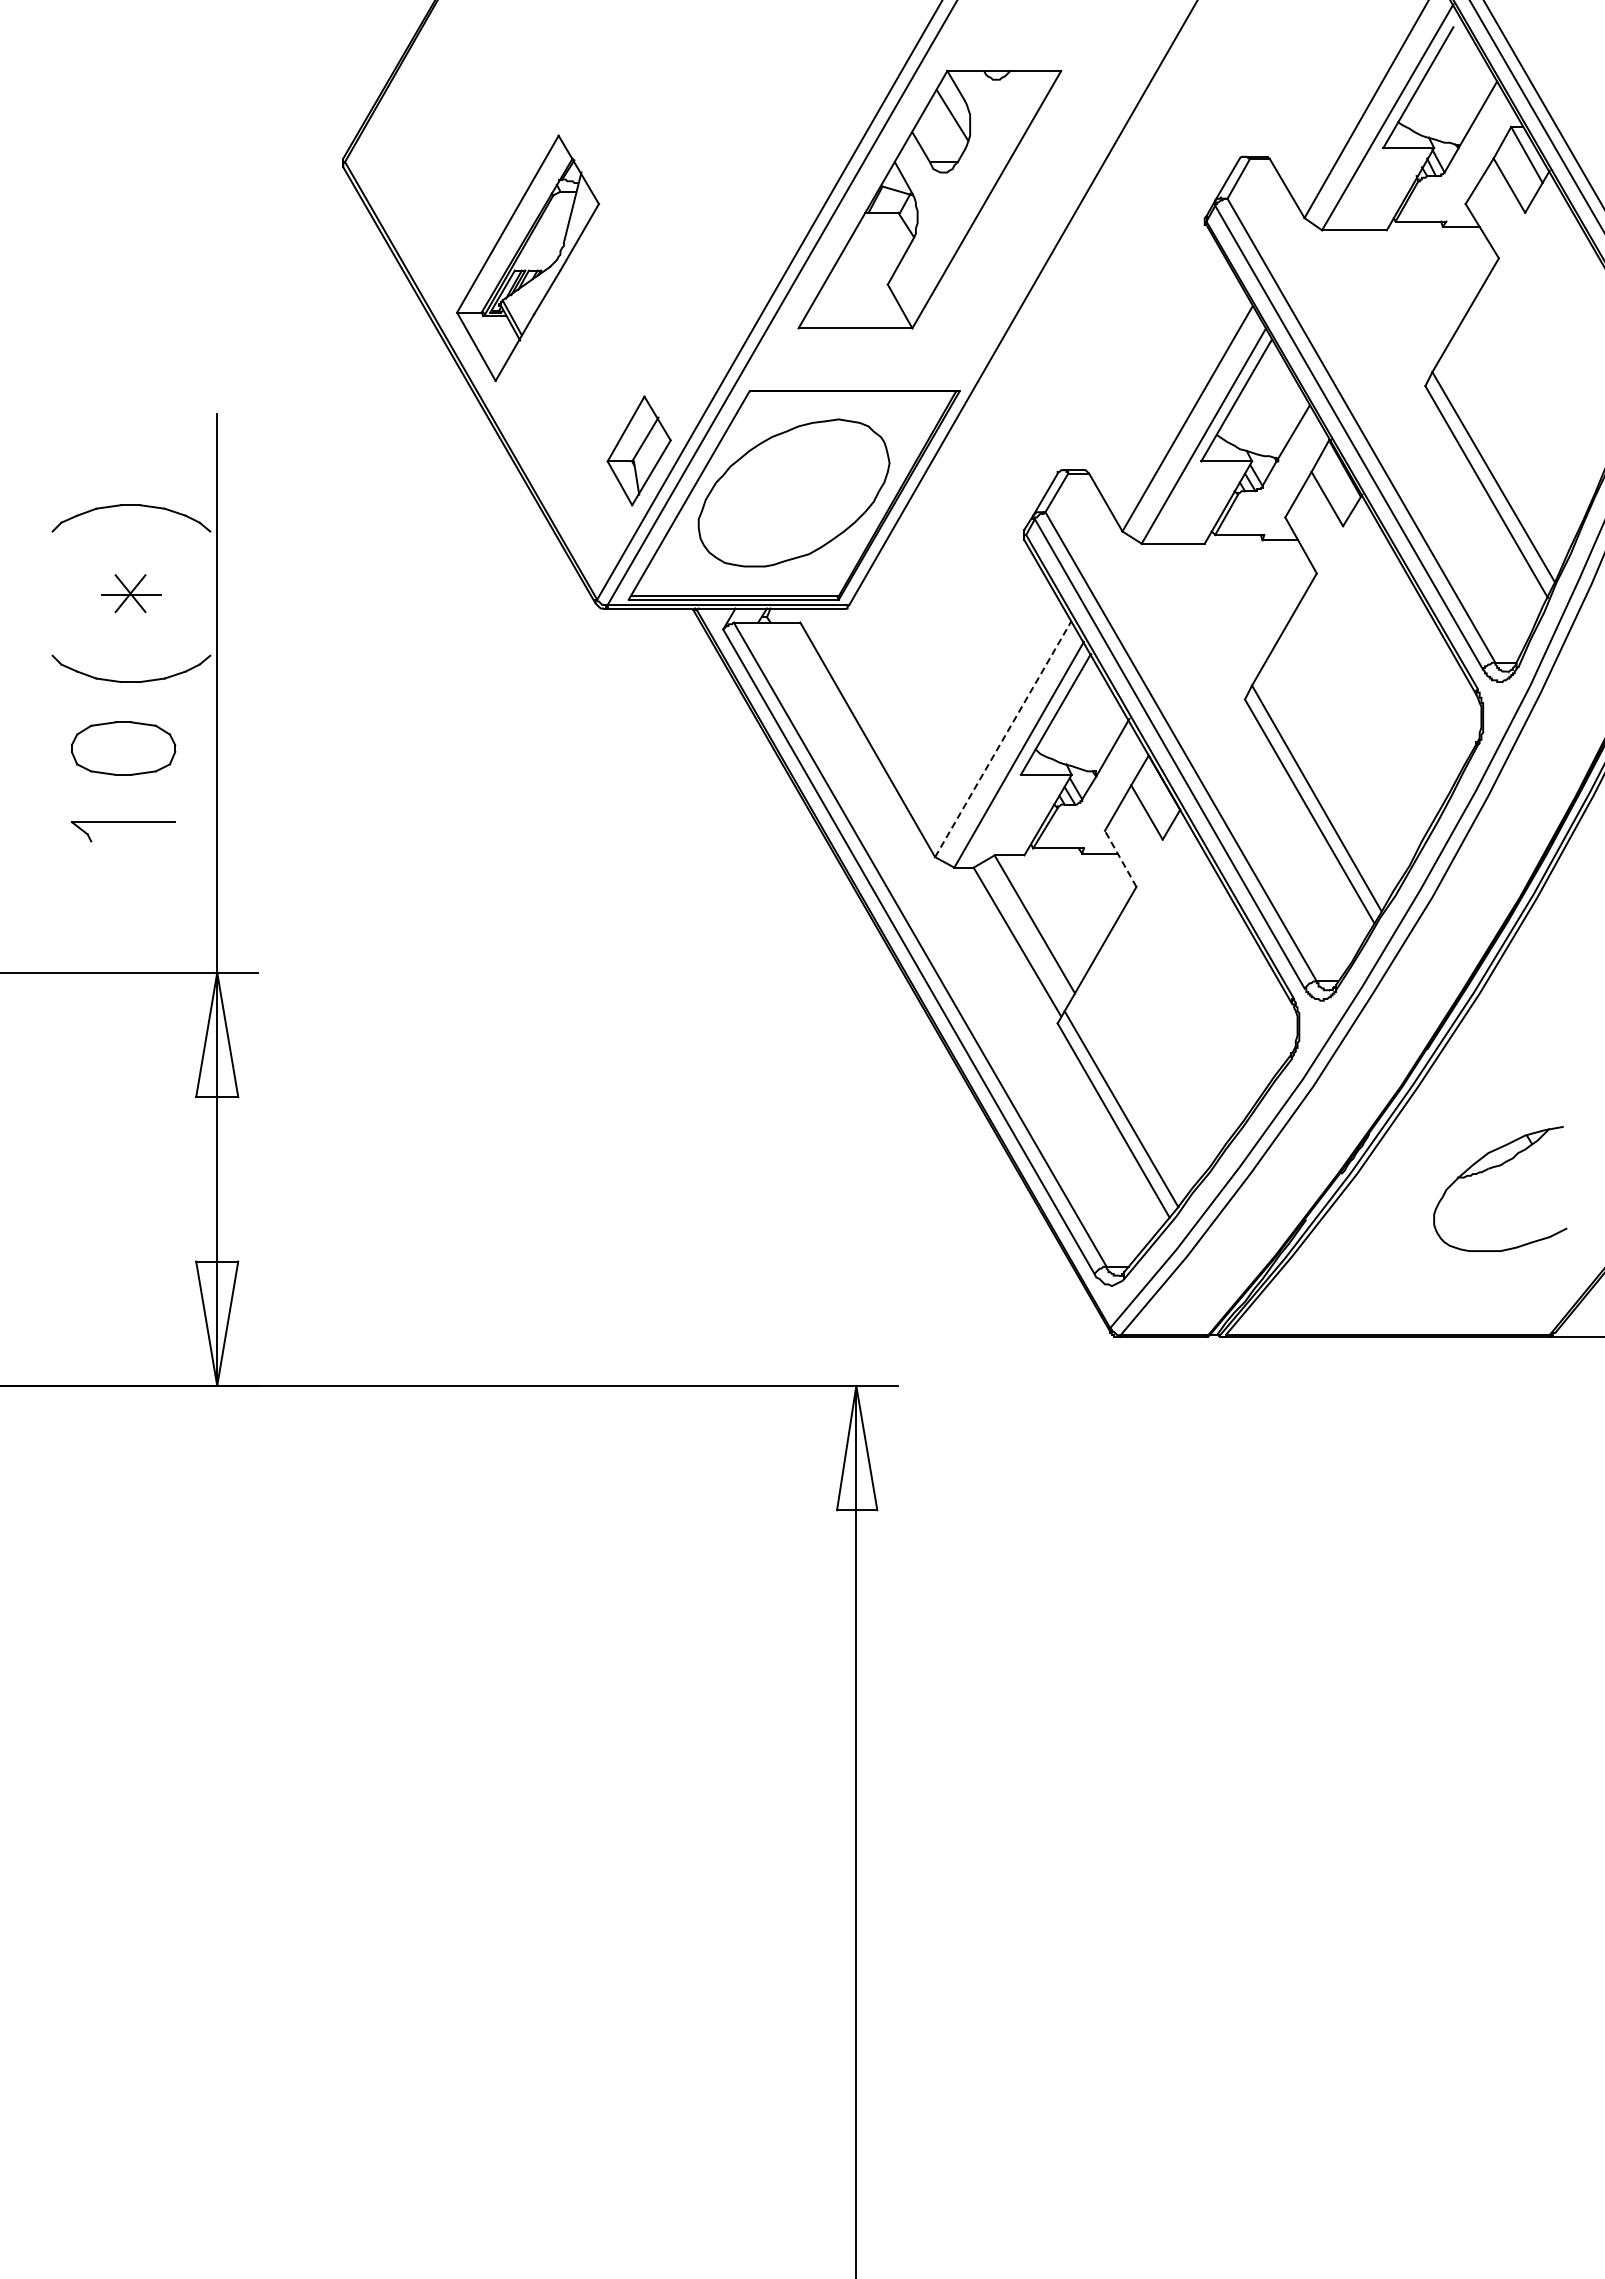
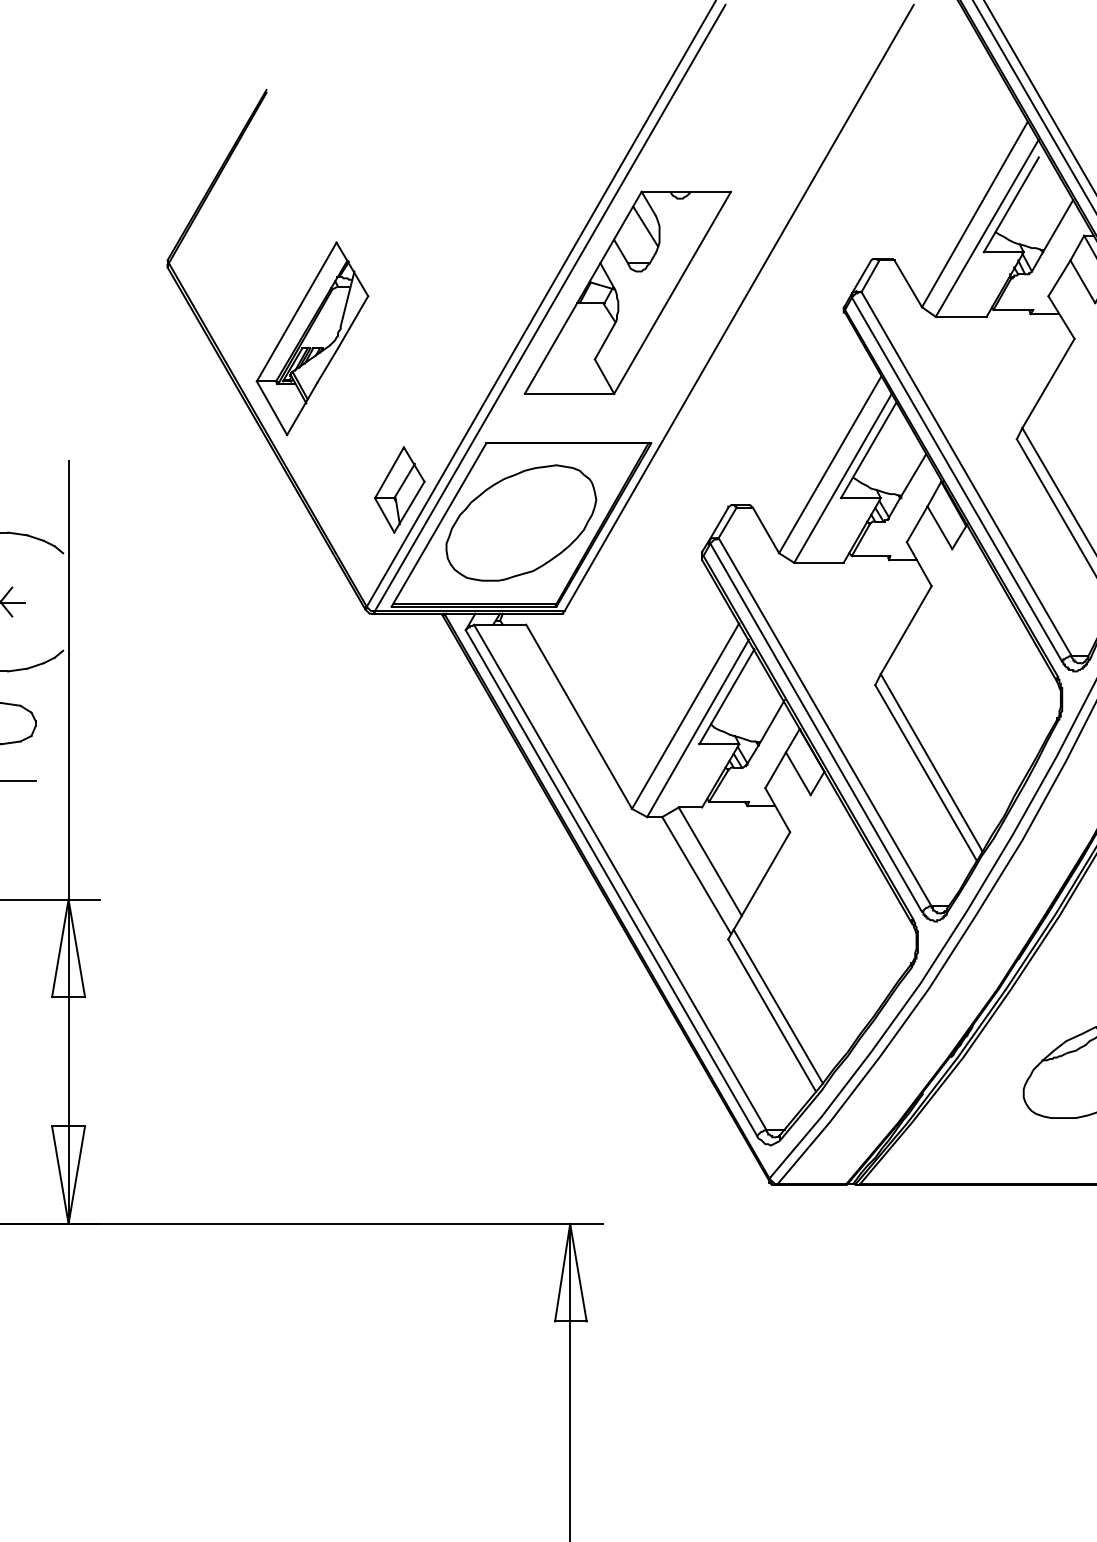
line: (1003, 738) -> (685, 715), dashed -> solid
line: (1120, 858) -> (777, 809), dashed -> solid

